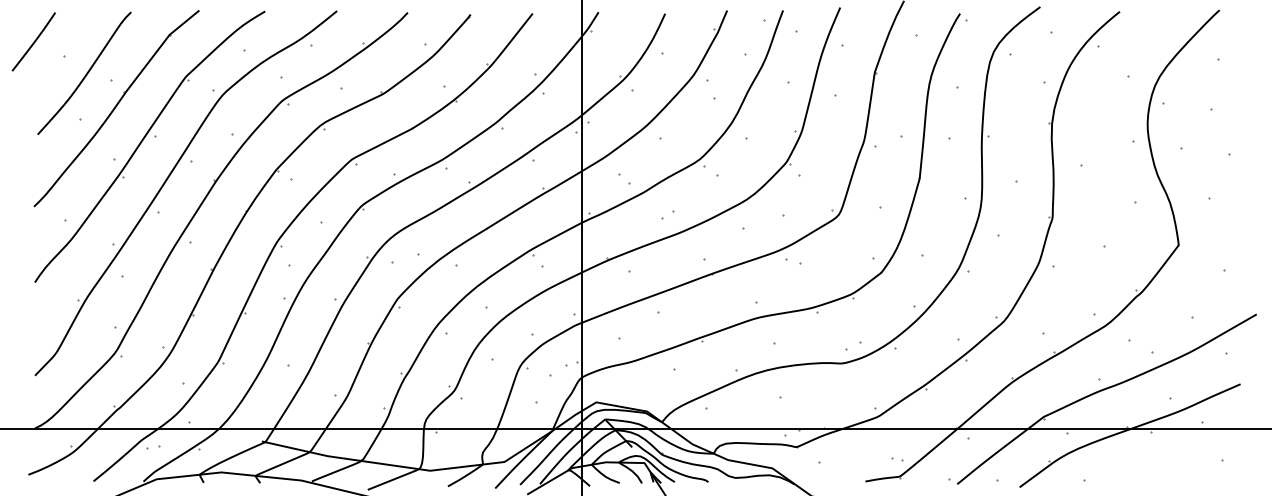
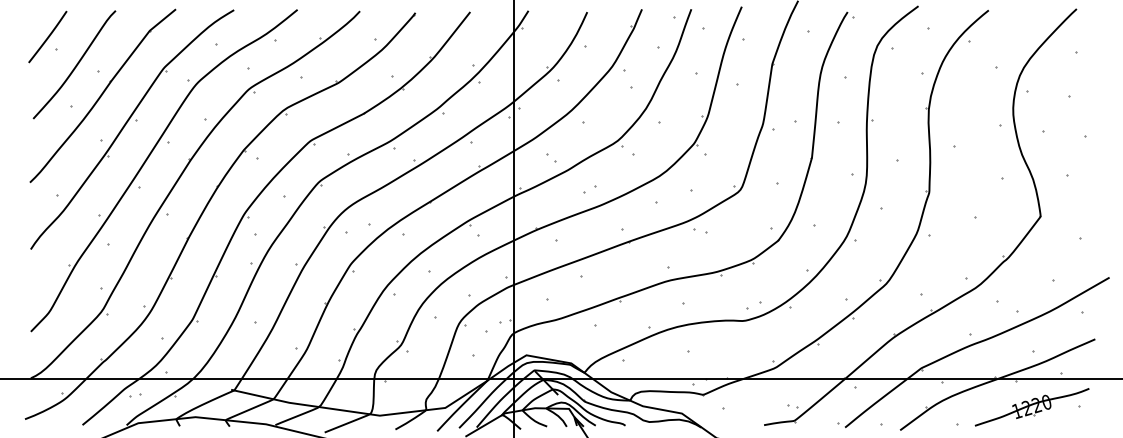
line: (33, 41) -> (47, 36), moved
part: (1168, 461) -> (1031, 407), added

